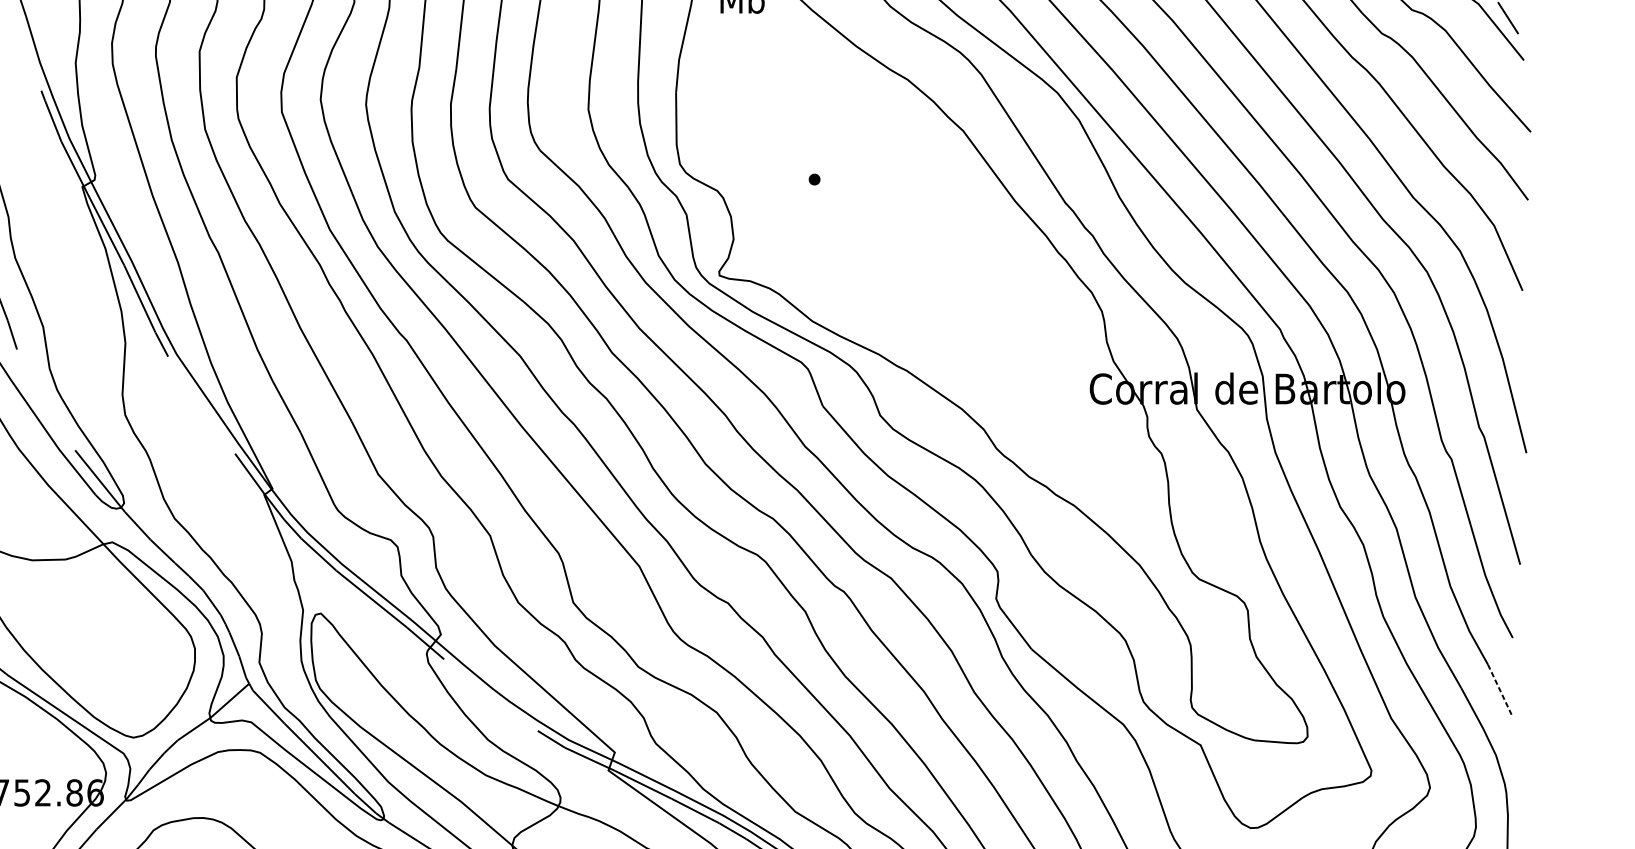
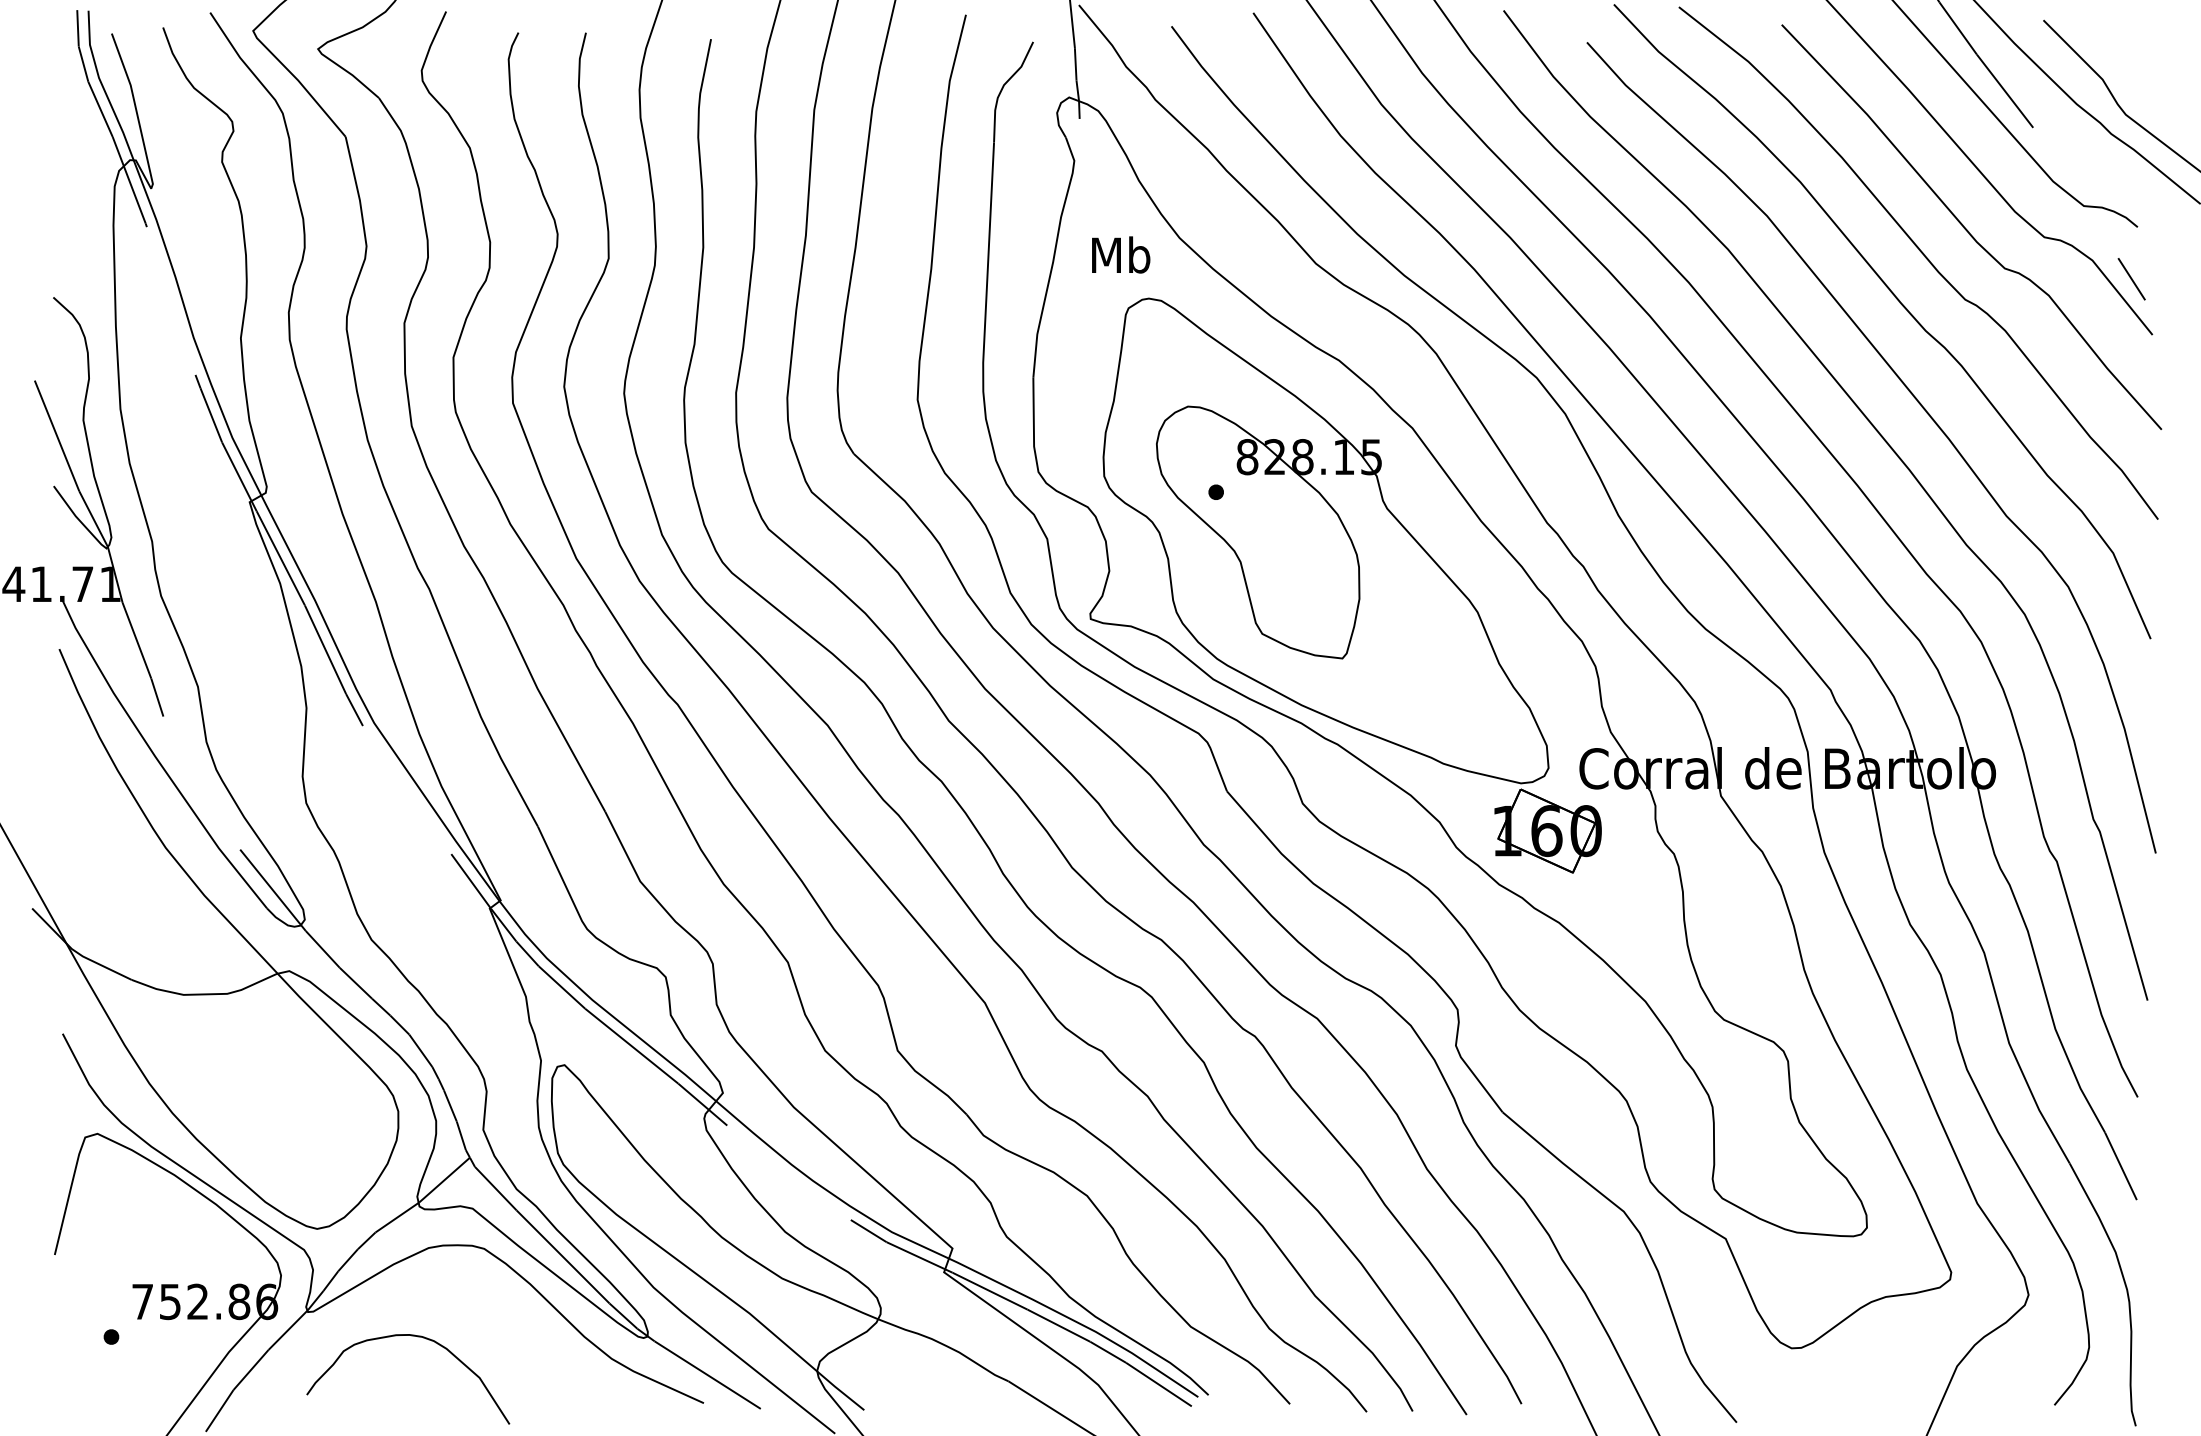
part: (917, 250) -> (1351, 585), added
line: (1500, 690) -> (2121, 1166), dashed -> solid

